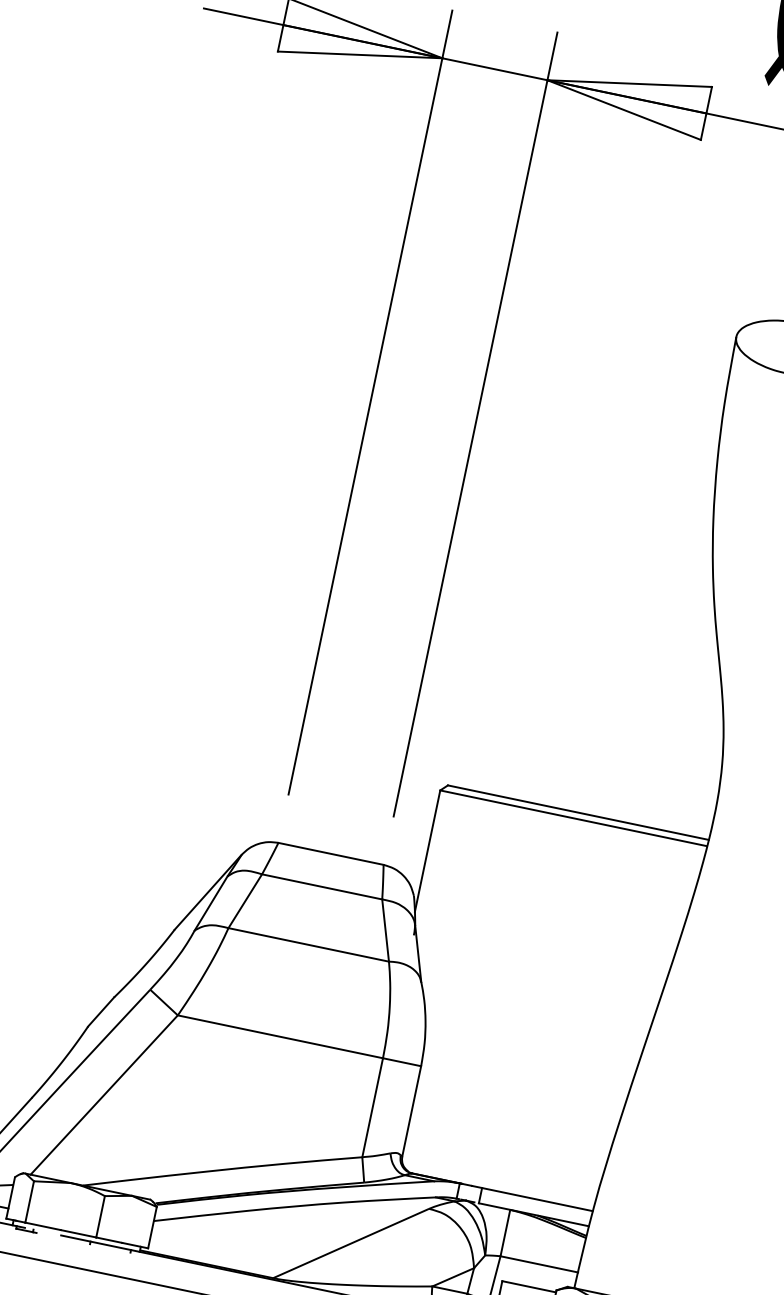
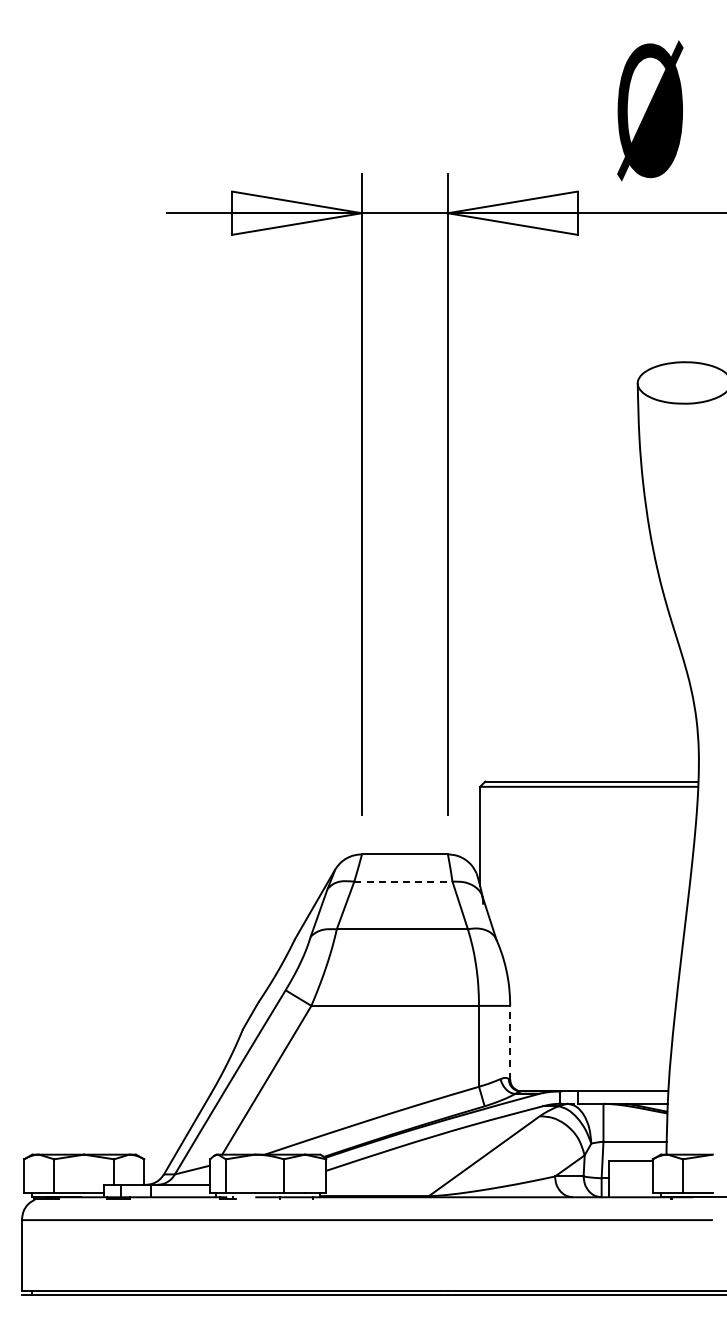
line: (322, 886) -> (403, 881), solid -> dashed
line: (412, 1111) -> (510, 1042), solid -> dashed

